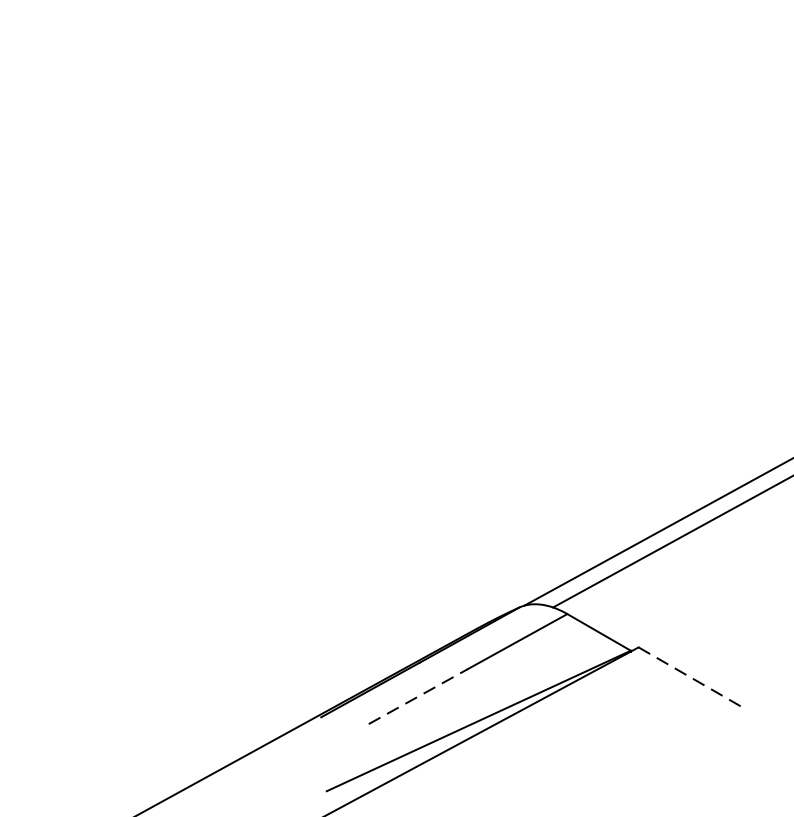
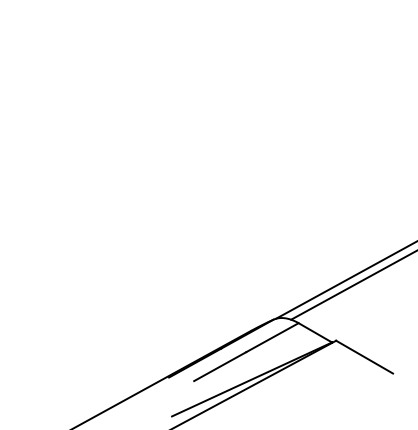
line: (692, 679) -> (364, 357), dashed -> solid
line: (418, 696) -> (220, 366), dashed -> solid

